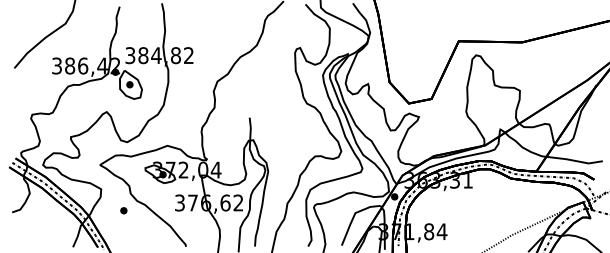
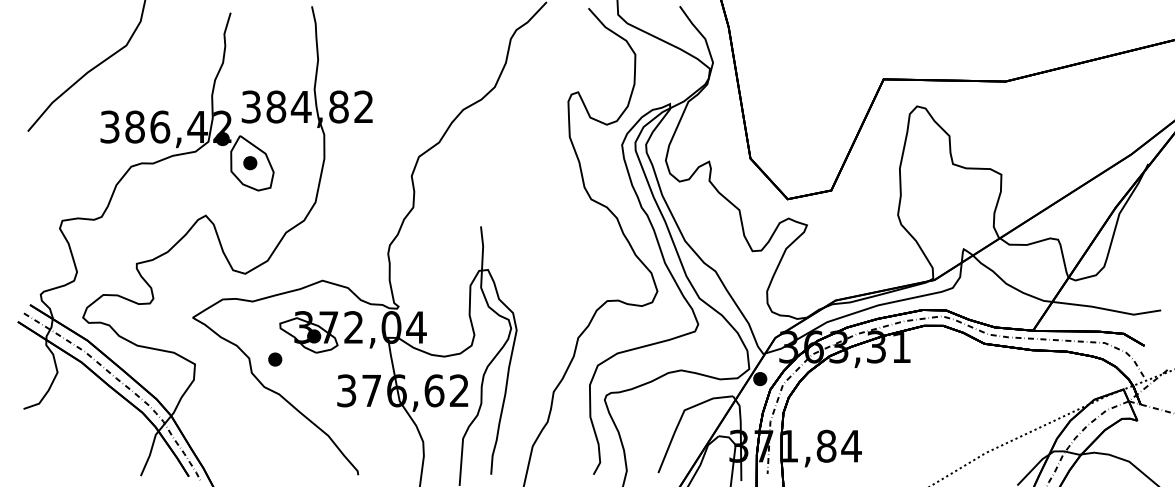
part: (123, 210) -> (274, 359), moved

